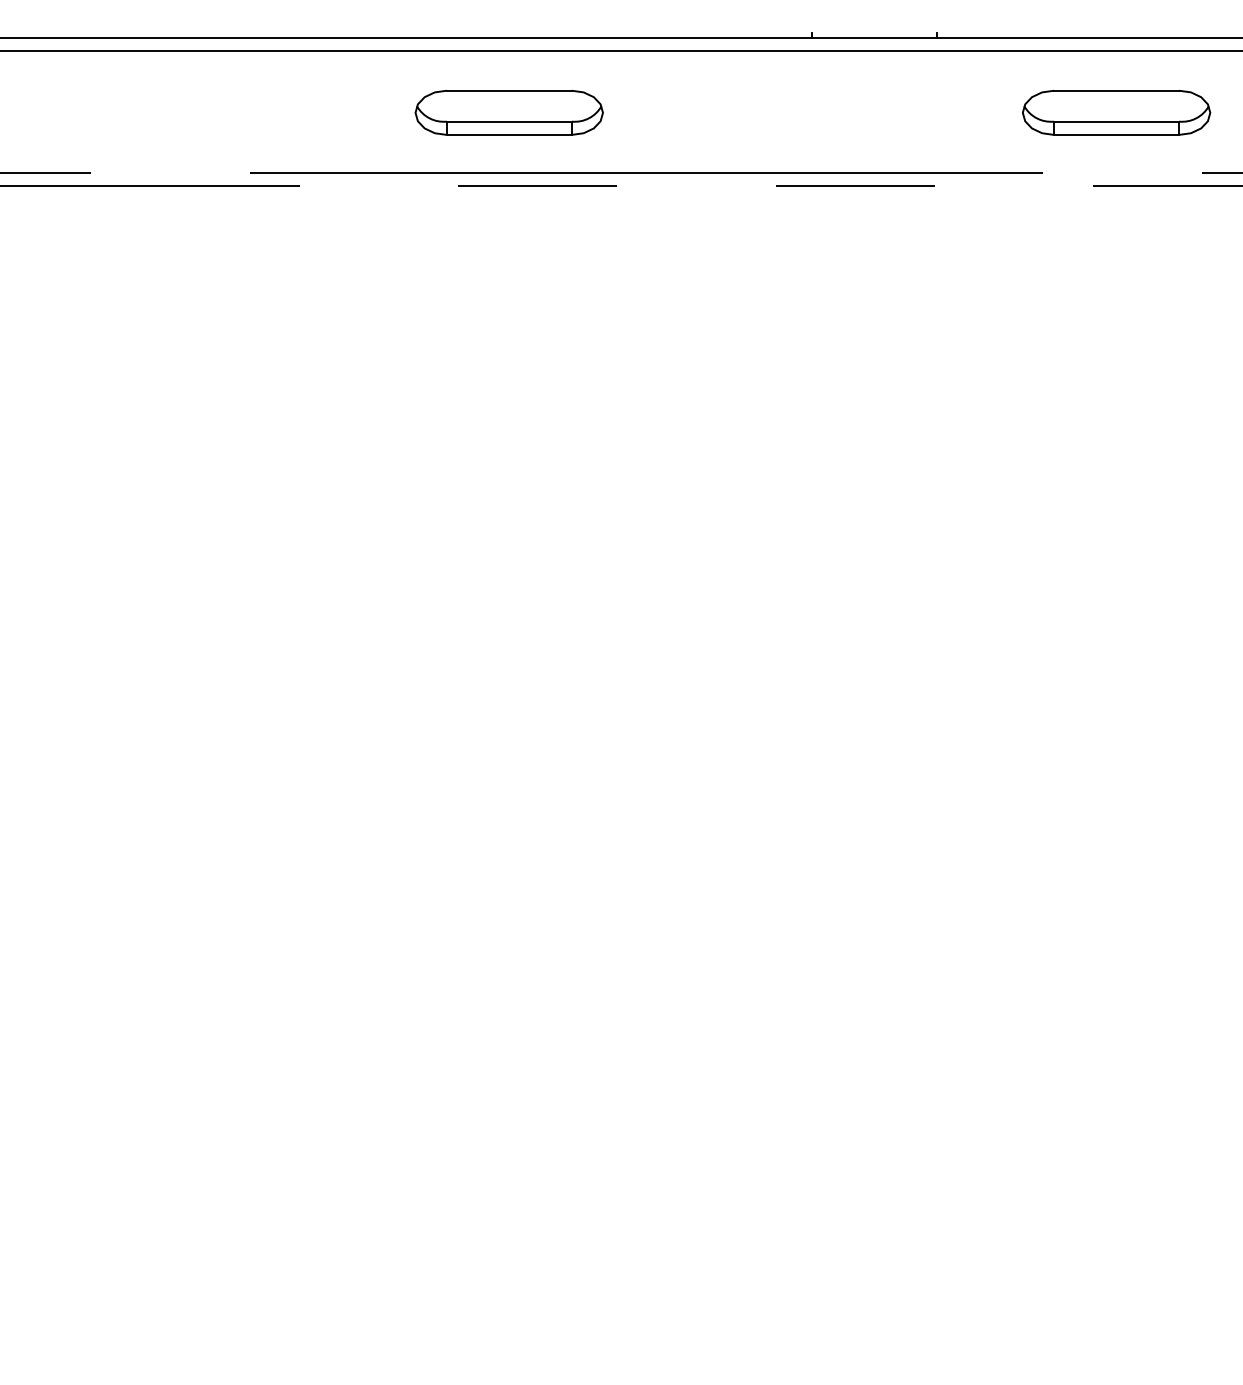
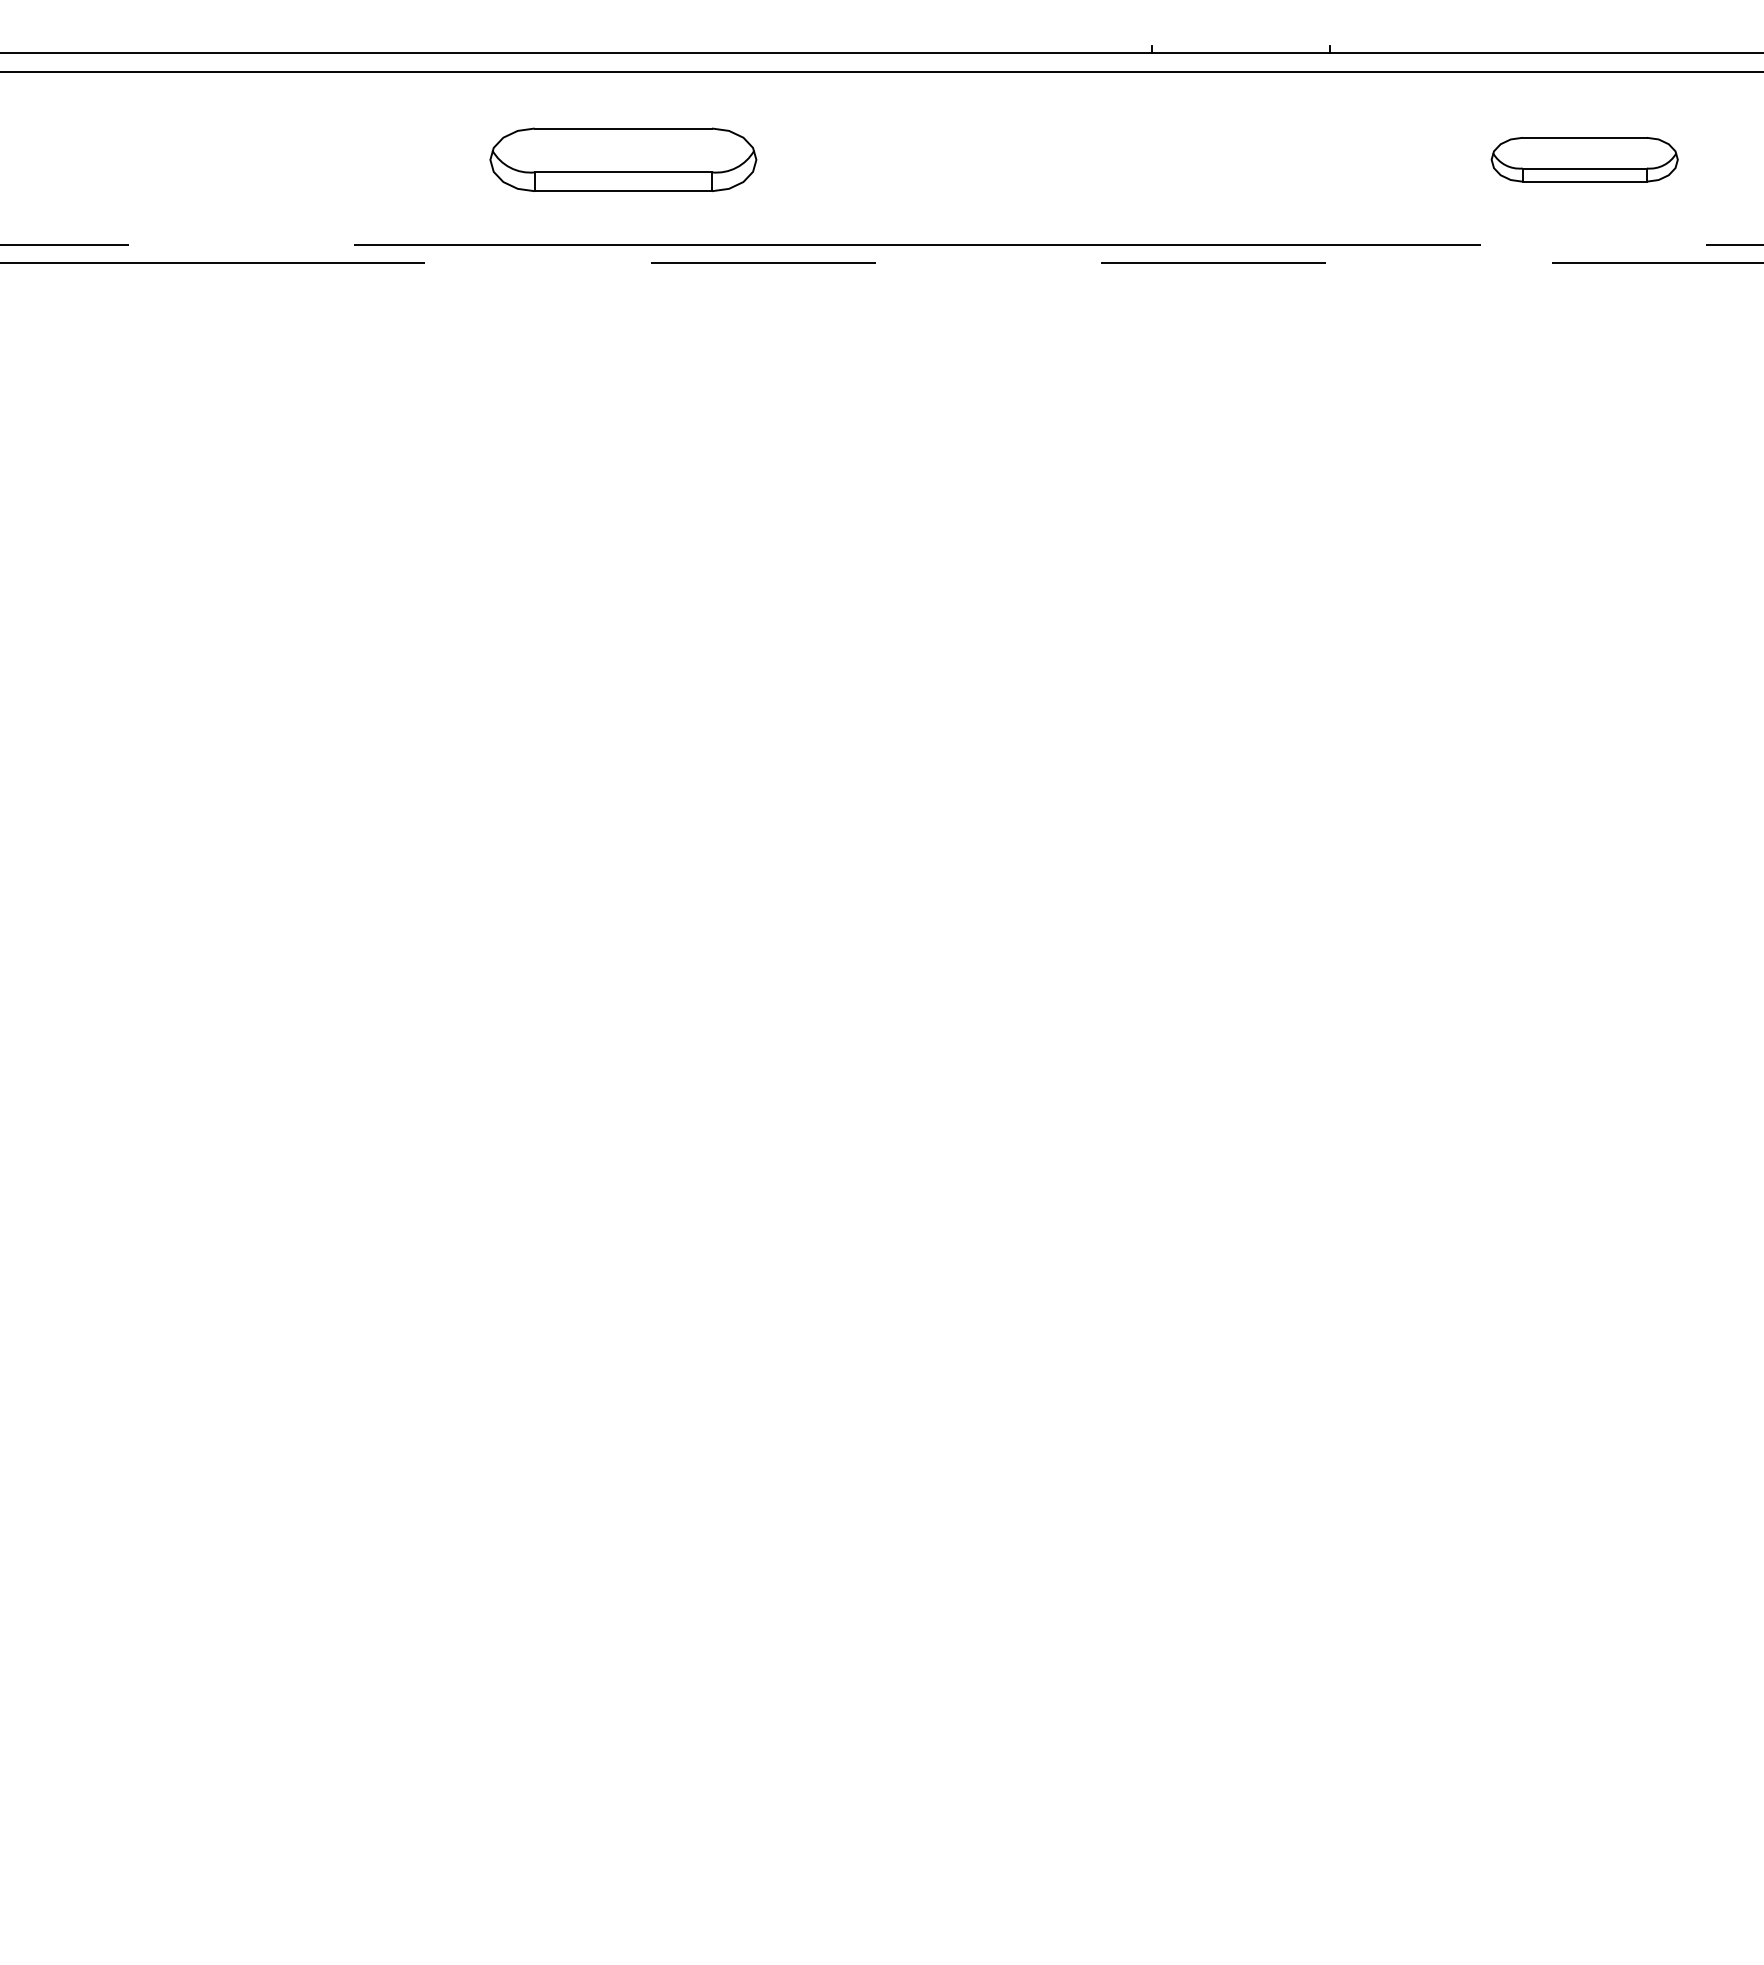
part: (508, 112) -> (622, 159), moved
part: (1116, 112) -> (1584, 159), size x0.7

